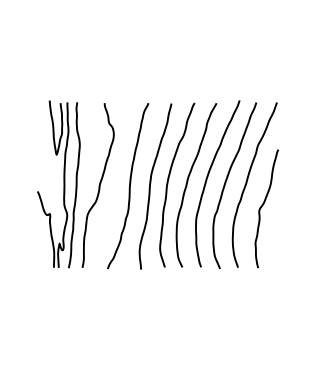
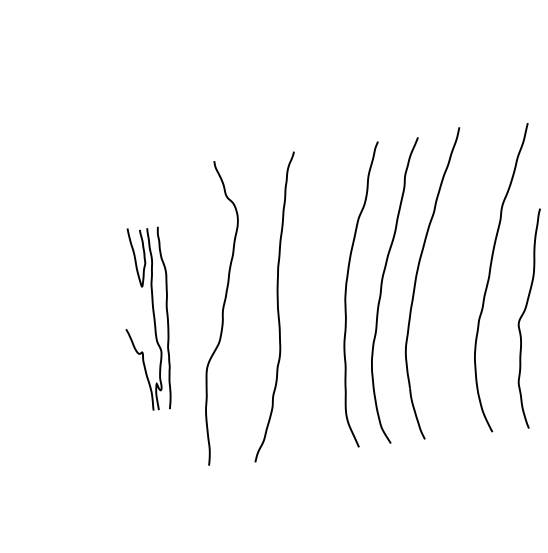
curve: (151, 183) -> (316, 297), removed
curve: (226, 183) -> (453, 281), removed
part: (58, 184) -> (147, 319), size x0.6

